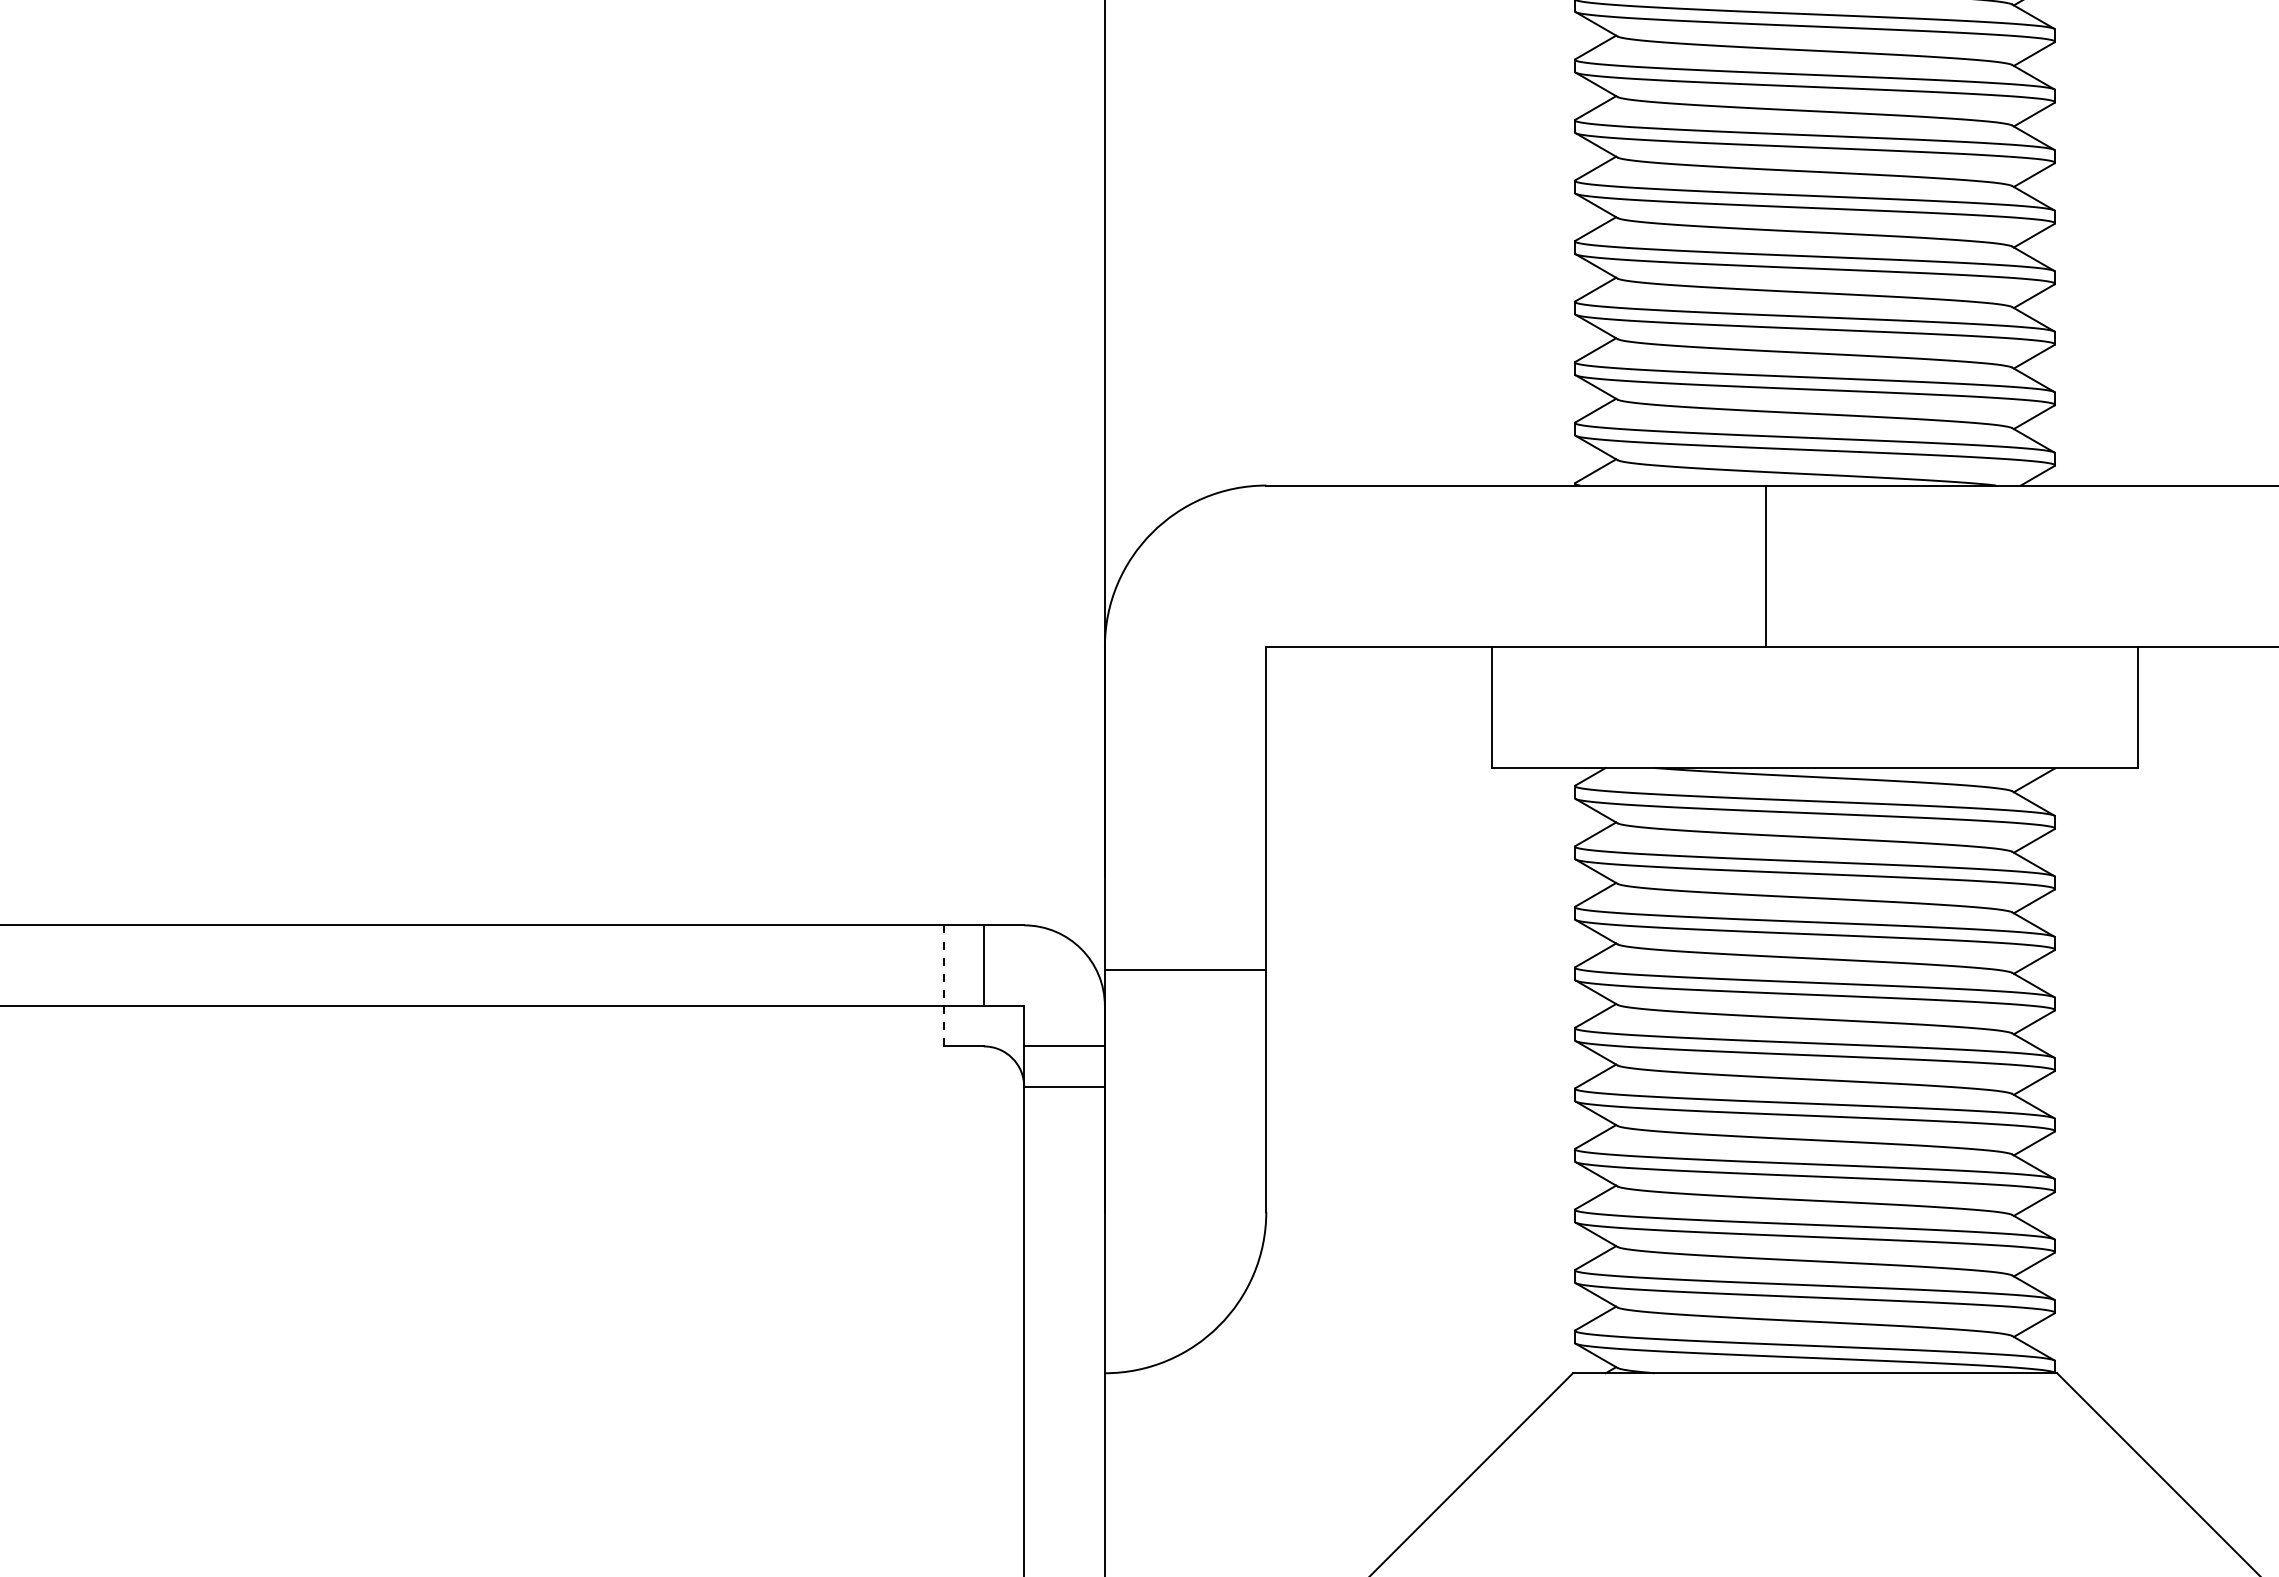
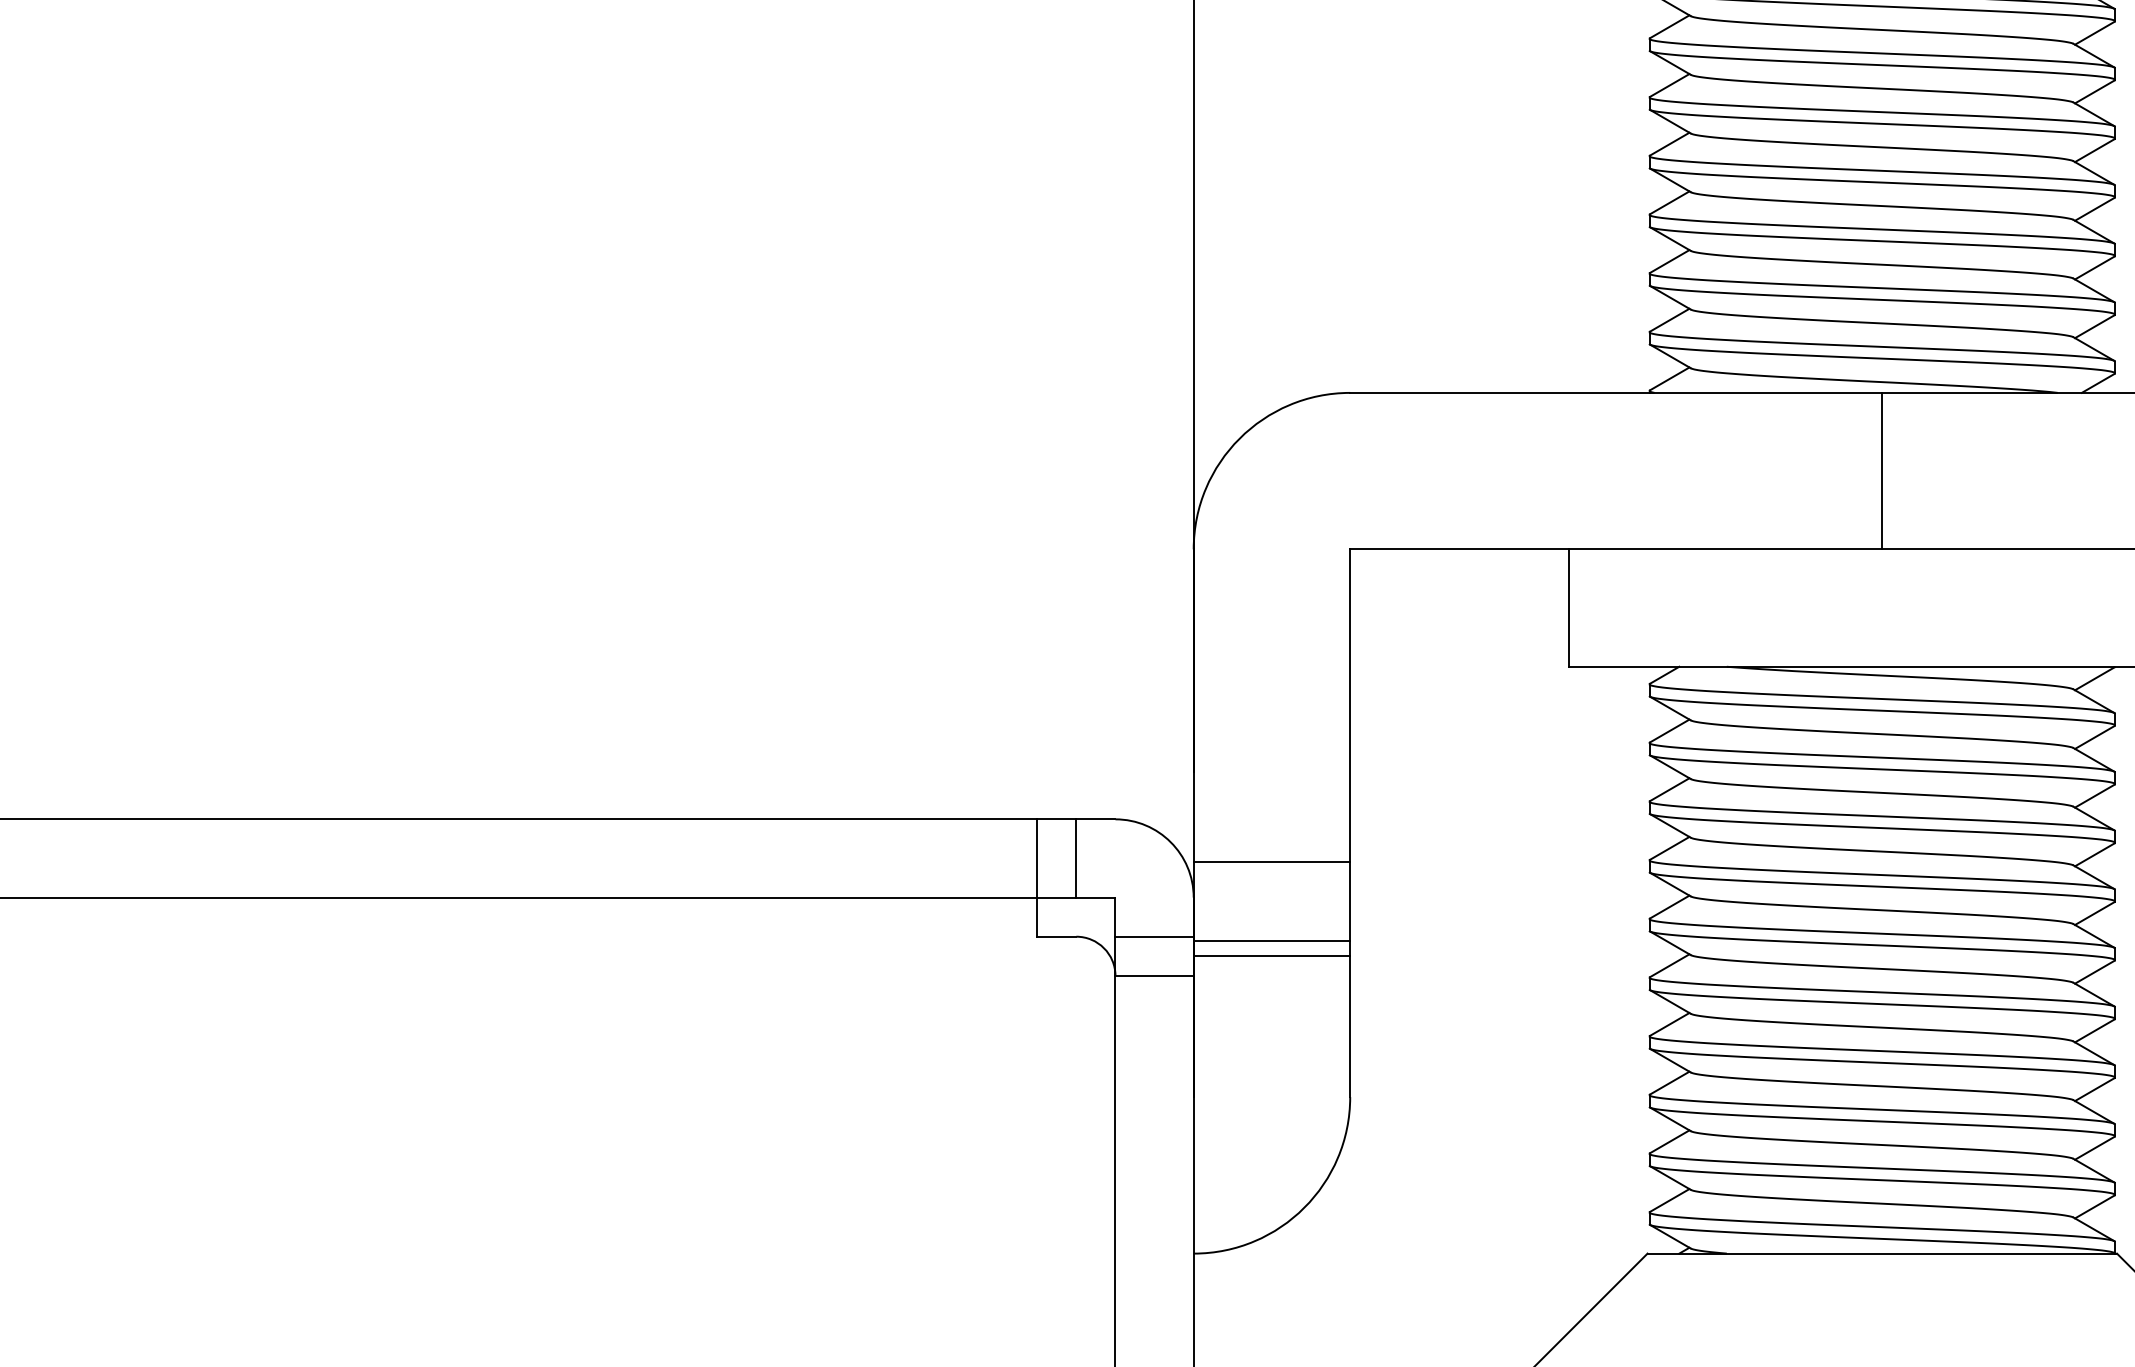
line: (1766, 565) -> (1882, 470), moved
line: (943, 985) -> (1037, 877), dashed -> solid
line: (1185, 1050) -> (1271, 940), added
line: (1185, 1066) -> (1271, 956), added

